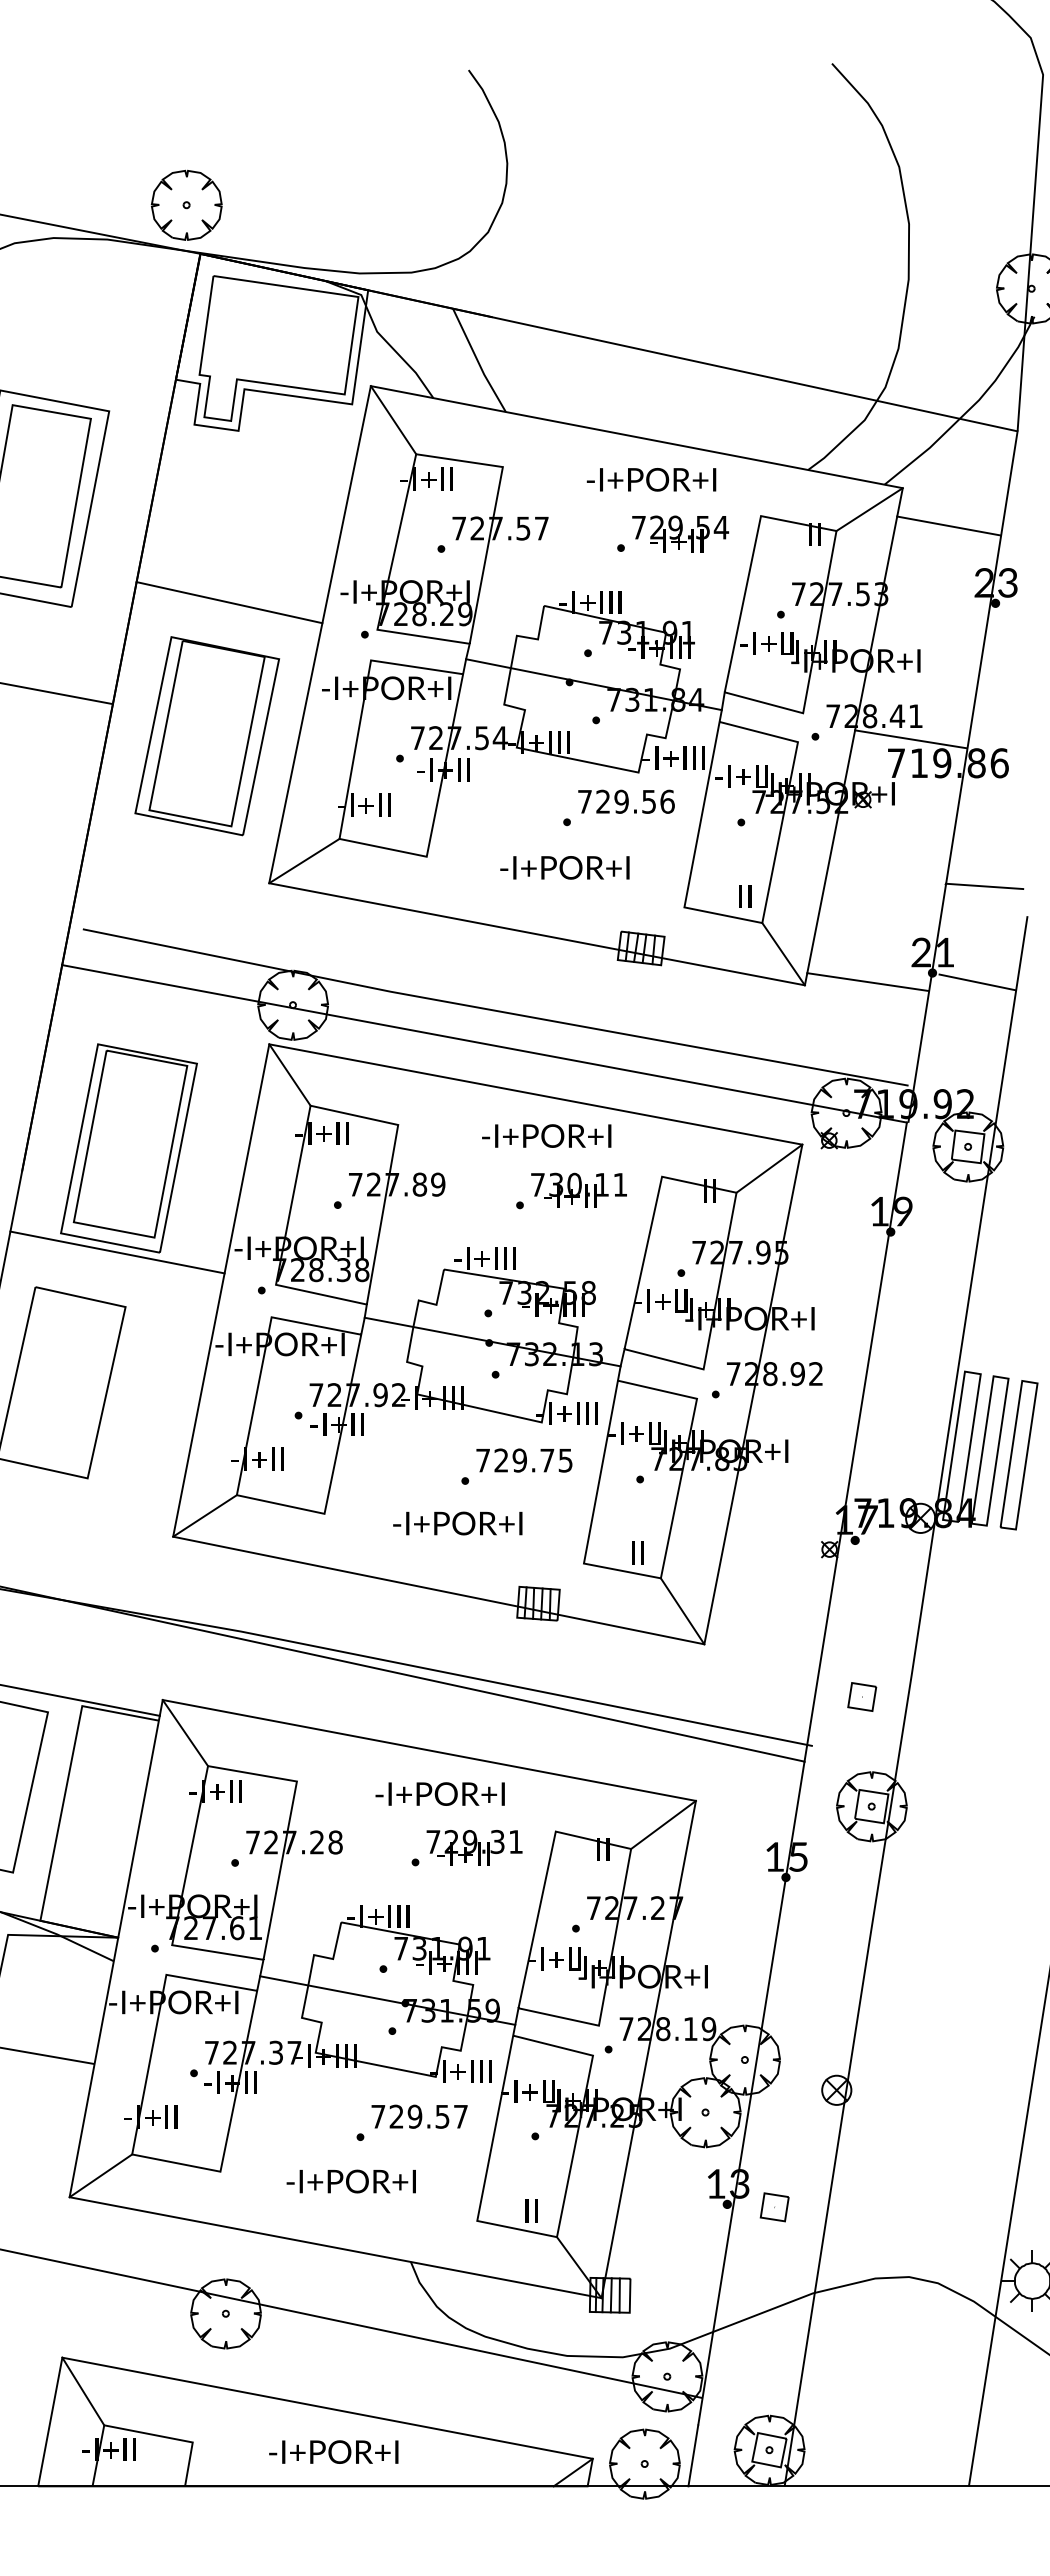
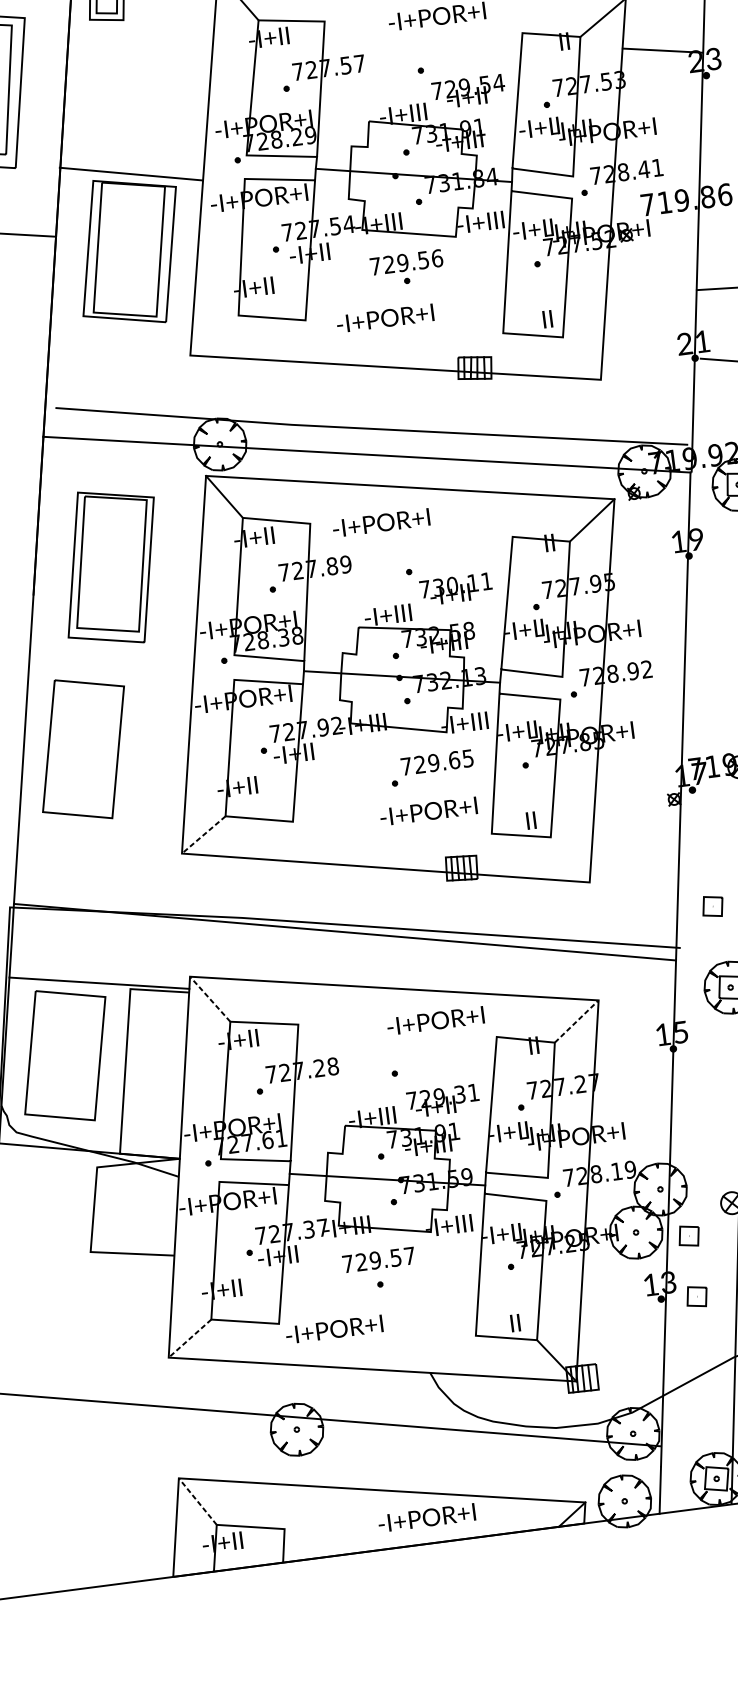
line: (948, 525) -> (661, 50), moved
text: (680, 533) -> (468, 91), moved
line: (229, 602) -> (131, 174), moved
line: (910, 739) -> (656, 185), removed
text: (626, 801) -> (406, 262), moved
line: (304, 860) -> (214, 335), removed
text: (564, 867) -> (384, 318), moved
line: (783, 954) -> (581, 358), removed
line: (867, 981) -> (647, 370), removed
text: (546, 1135) -> (381, 522), moved
text: (578, 1189) -> (455, 588), moved
line: (117, 1252) -> (112, 646), removed
text: (547, 1460) -> (454, 760), 729.75 -> 729.65
line: (204, 1516) -> (203, 835), solid -> dashed
text: (457, 1523) -> (428, 811), moved
line: (682, 1611) -> (570, 860), removed
line: (185, 1732) -> (210, 998), solid -> dashed
text: (439, 1793) -> (435, 1020), moved
line: (663, 1824) -> (576, 1021), solid -> dashed
text: (474, 1847) -> (443, 1100), moved
text: (419, 2116) -> (378, 1259), moved
part: (774, 2126) -> (689, 1236), added
line: (100, 2175) -> (189, 1338), solid -> dashed
text: (350, 2181) -> (333, 1329), moved
line: (83, 2391) -> (197, 1501), solid -> dashed
text: (333, 2451) -> (426, 1517), moved

